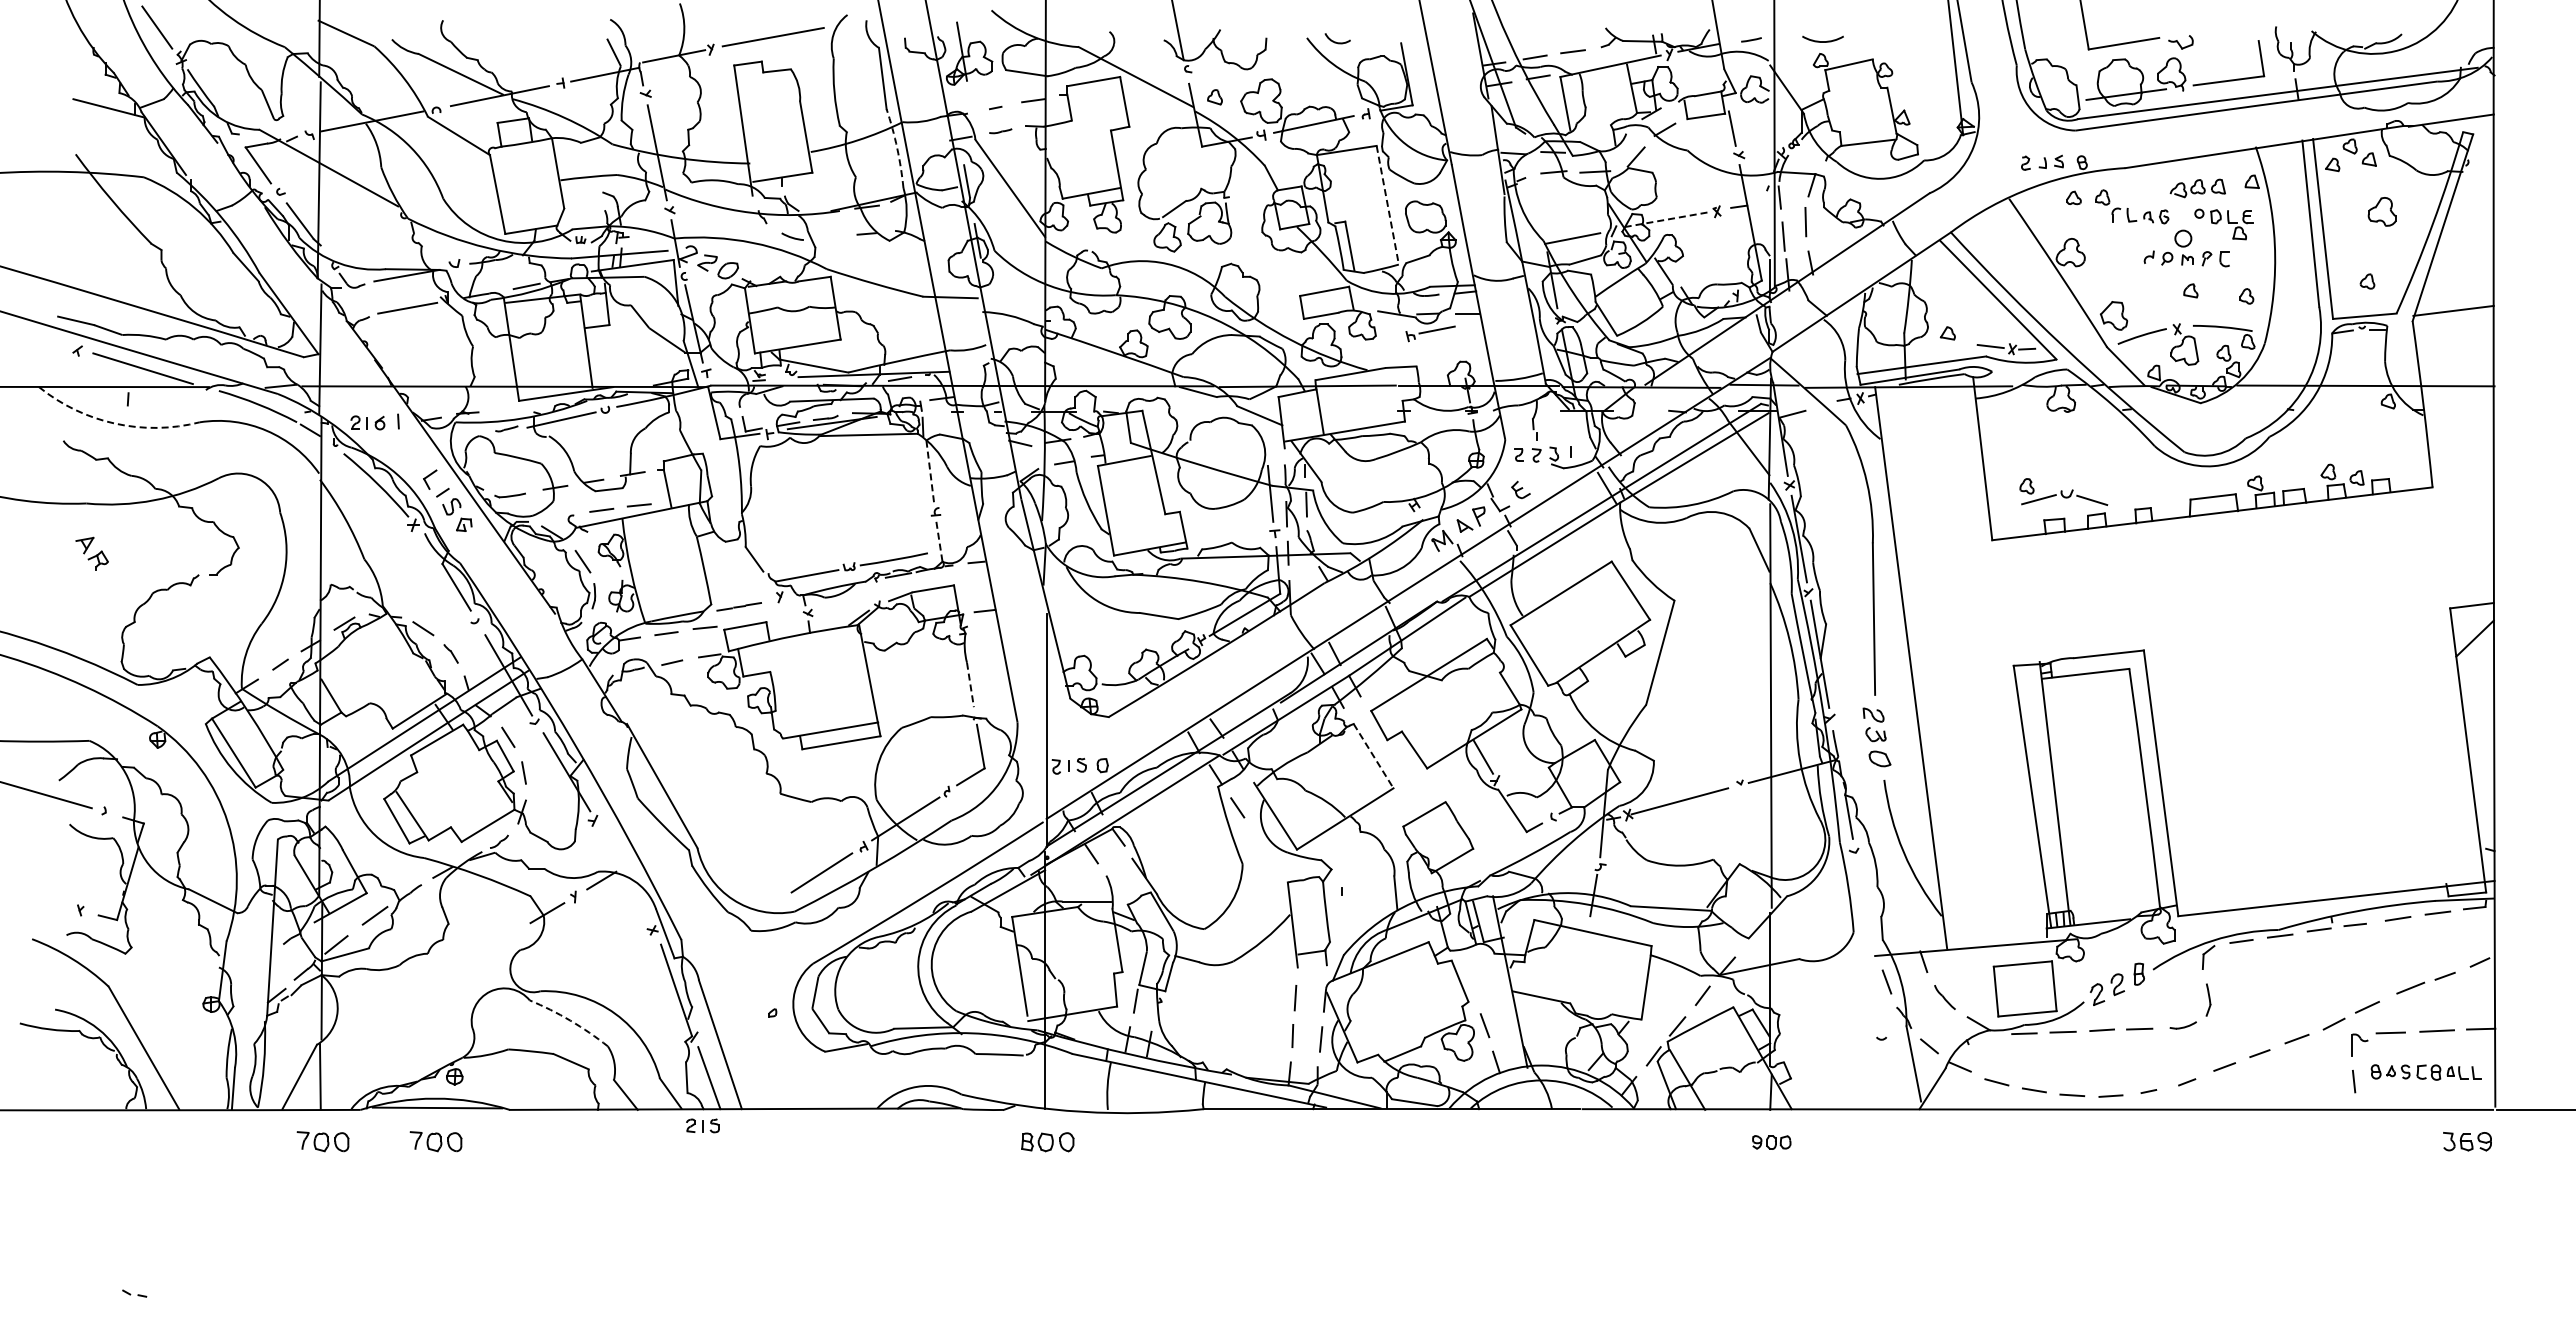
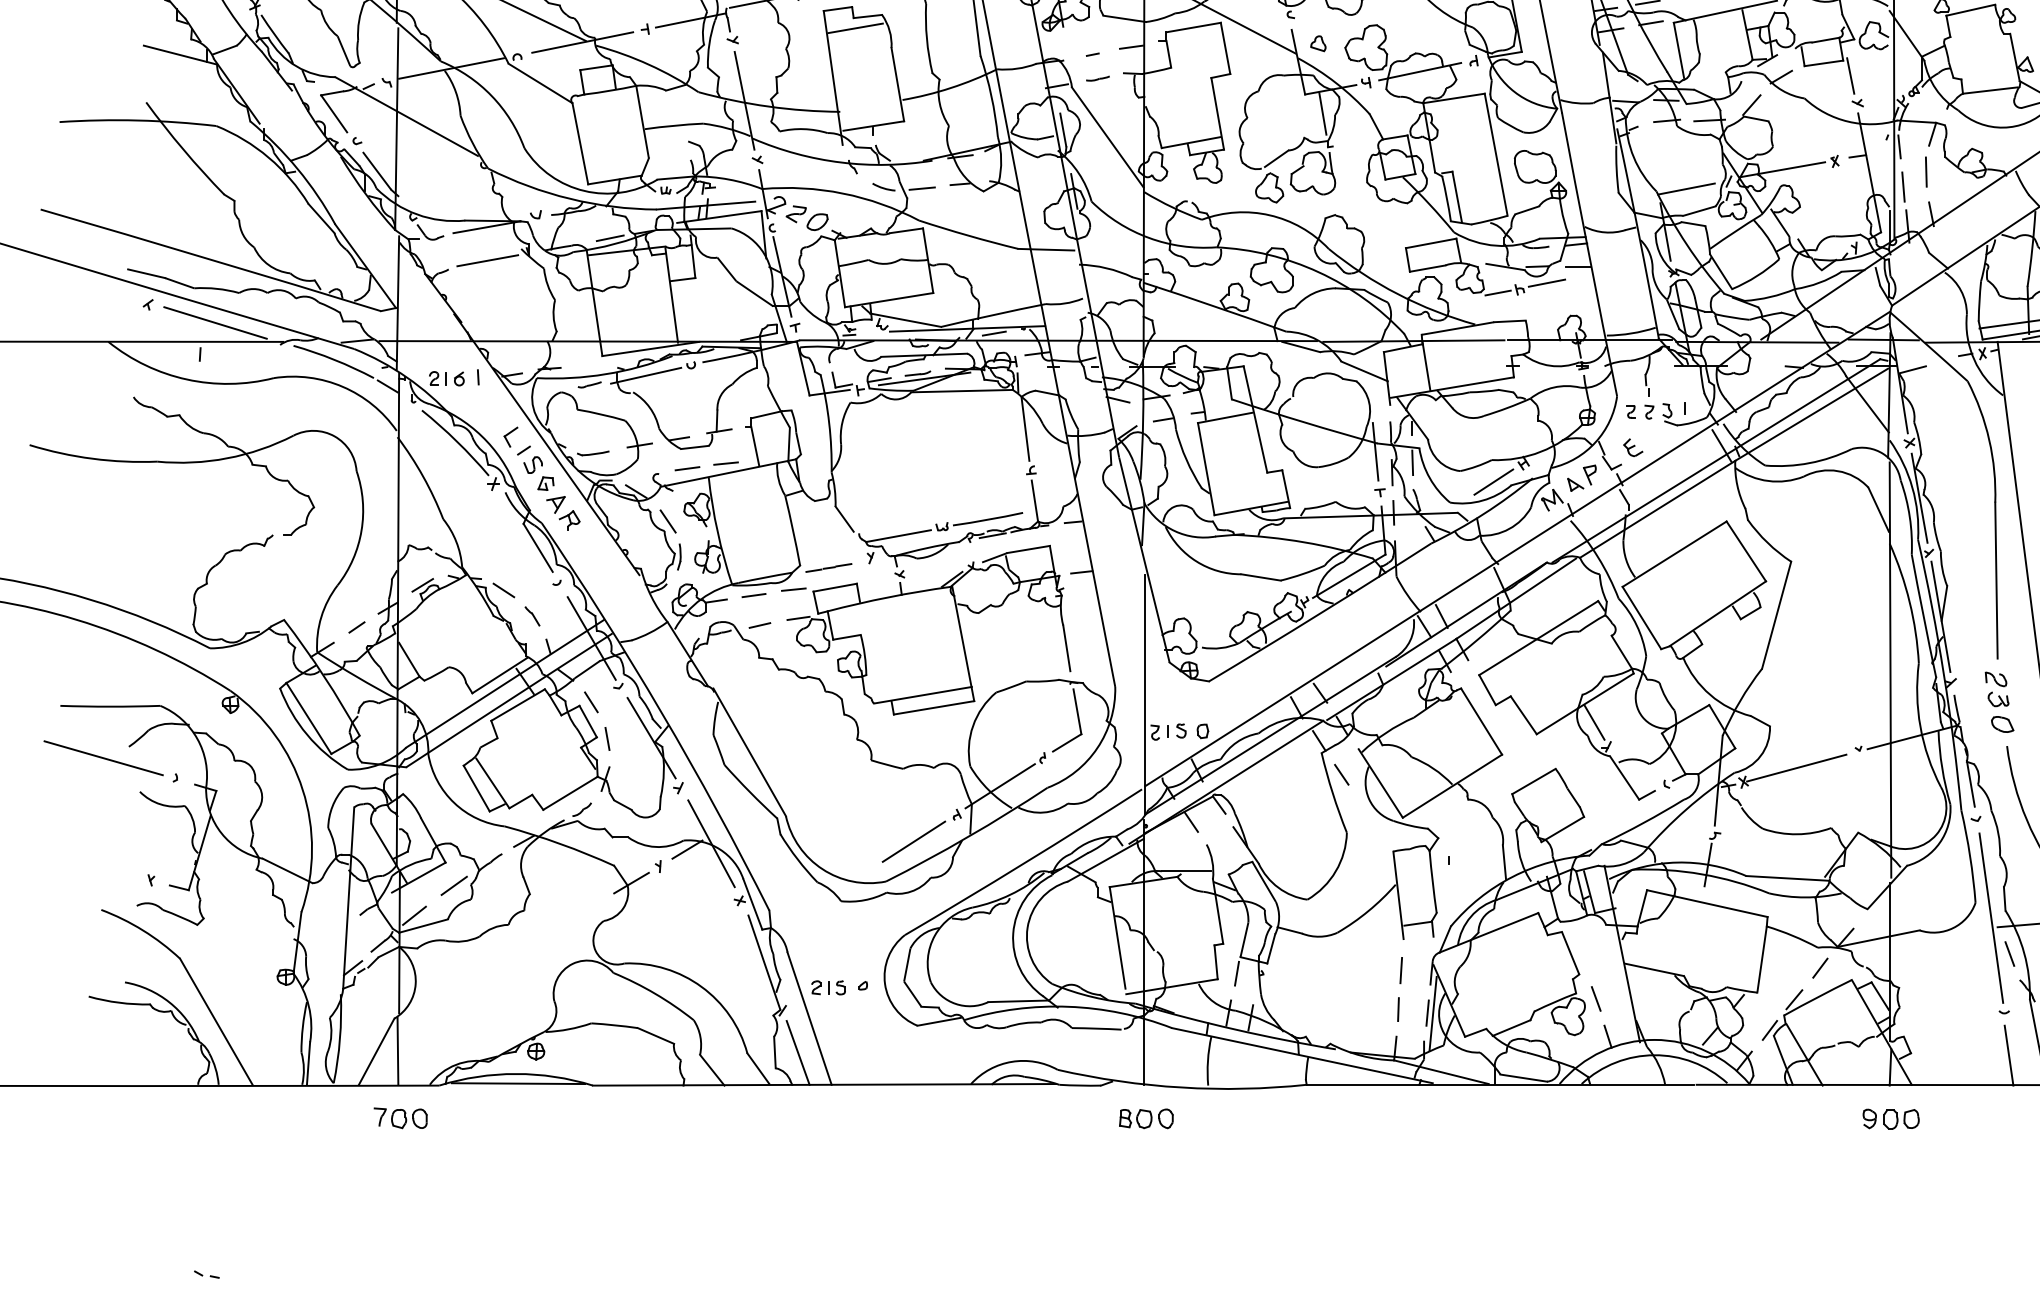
line: (764, 81) -> (854, 27), added
arc: (897, 148) -> (991, 96), dashed -> solid
line: (1218, 165) -> (1322, 113), added
line: (1387, 205) -> (1495, 155), dashed -> solid
line: (1666, 219) -> (1782, 169), dashed -> solid
line: (829, 238) -> (921, 189), added
line: (1389, 339) -> (1497, 292), added
arc: (115, 423) -> (187, 379), dashed -> solid
line: (930, 472) -> (1025, 429), dashed -> solid
line: (1385, 523) -> (1493, 482), added
line: (939, 542) -> (1034, 501), dashed -> solid
part: (91, 553) -> (562, 513), moved
line: (970, 685) -> (1066, 648), dashed -> solid
line: (1373, 756) -> (1481, 721), dashed -> solid
line: (624, 874) -> (710, 843), added
line: (1868, 946) -> (1990, 917), added
arc: (570, 1020) -> (655, 993), dashed -> solid
line: (1326, 1039) -> (1433, 1013), added
line: (1886, 1080) -> (2009, 1055), added
part: (702, 1125) -> (828, 987), moved
part: (435, 1141) -> (516, 1118), removed
part: (1771, 1142) -> (1891, 1119), size x1.43

